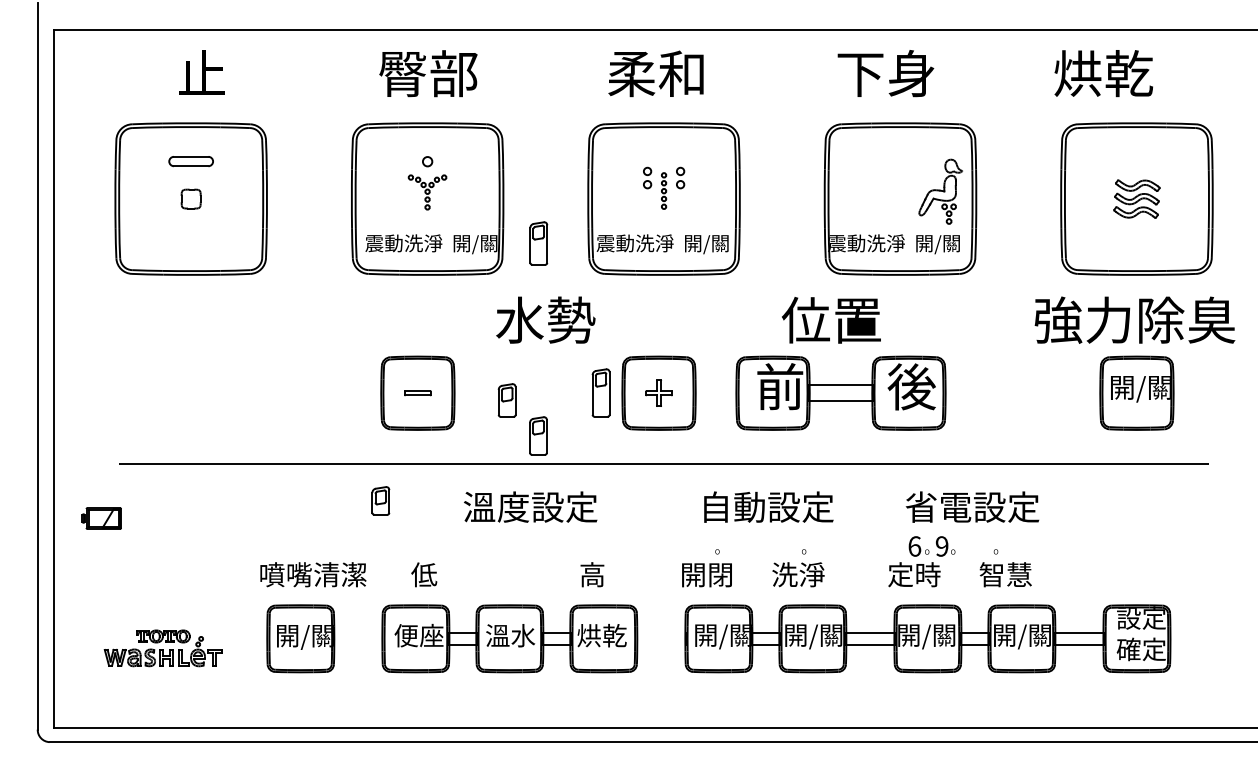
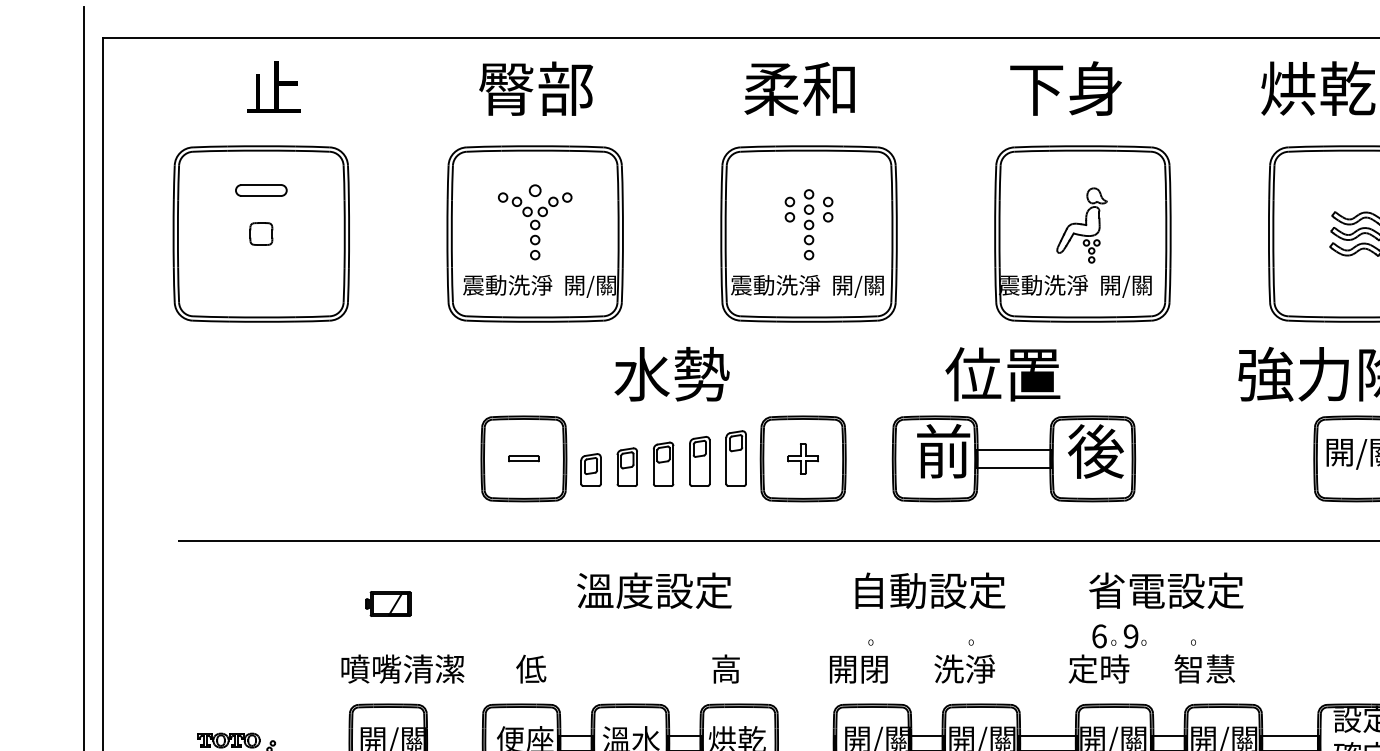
part: (663, 190) -> (808, 224), size x1.67
part: (940, 191) -> (1081, 225), moved
part: (427, 192) -> (535, 226), size x1.67
part: (538, 243) -> (699, 461), moved
part: (538, 435) -> (663, 463), moved
part: (380, 500) -> (590, 469), moved
part: (101, 518) -> (387, 603), moved

